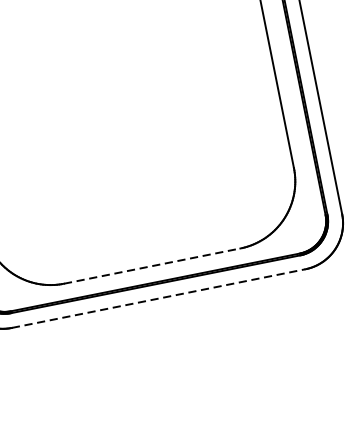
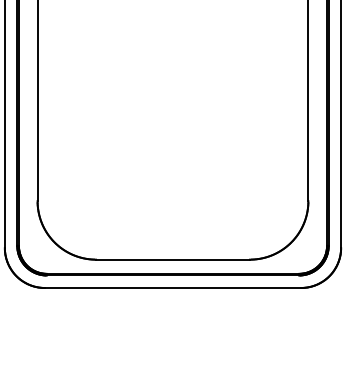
line: (152, 265) -> (173, 259), dashed -> solid
line: (159, 299) -> (173, 288), dashed -> solid

